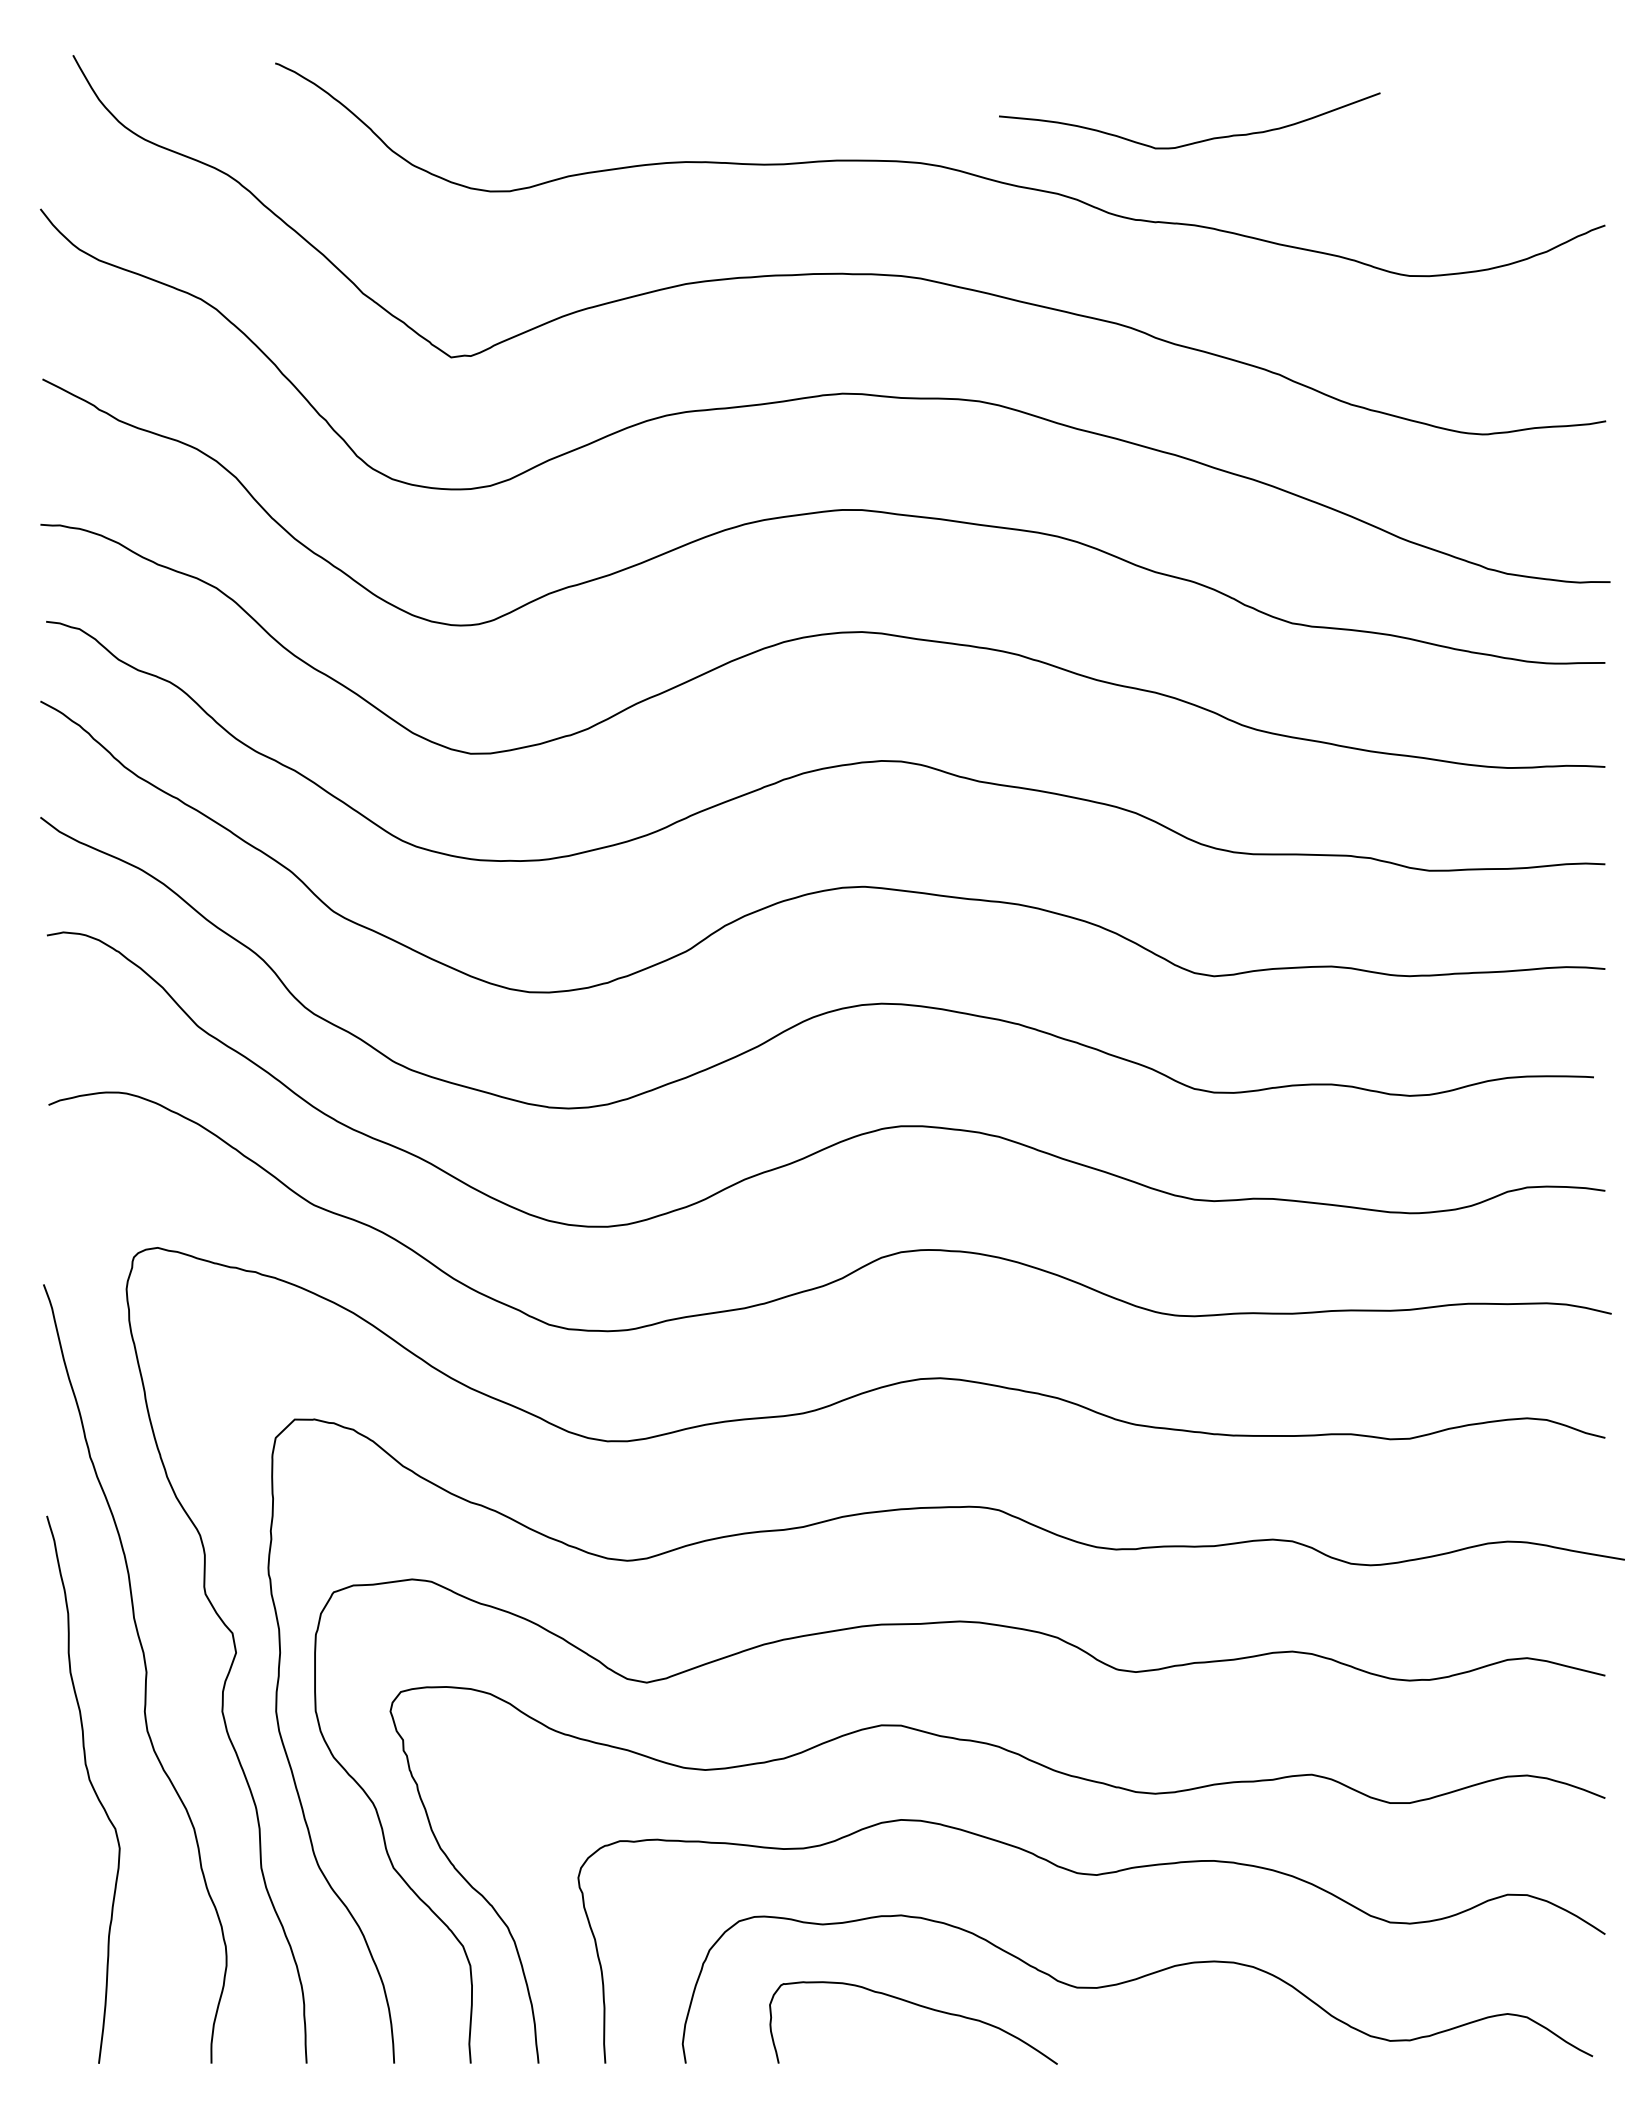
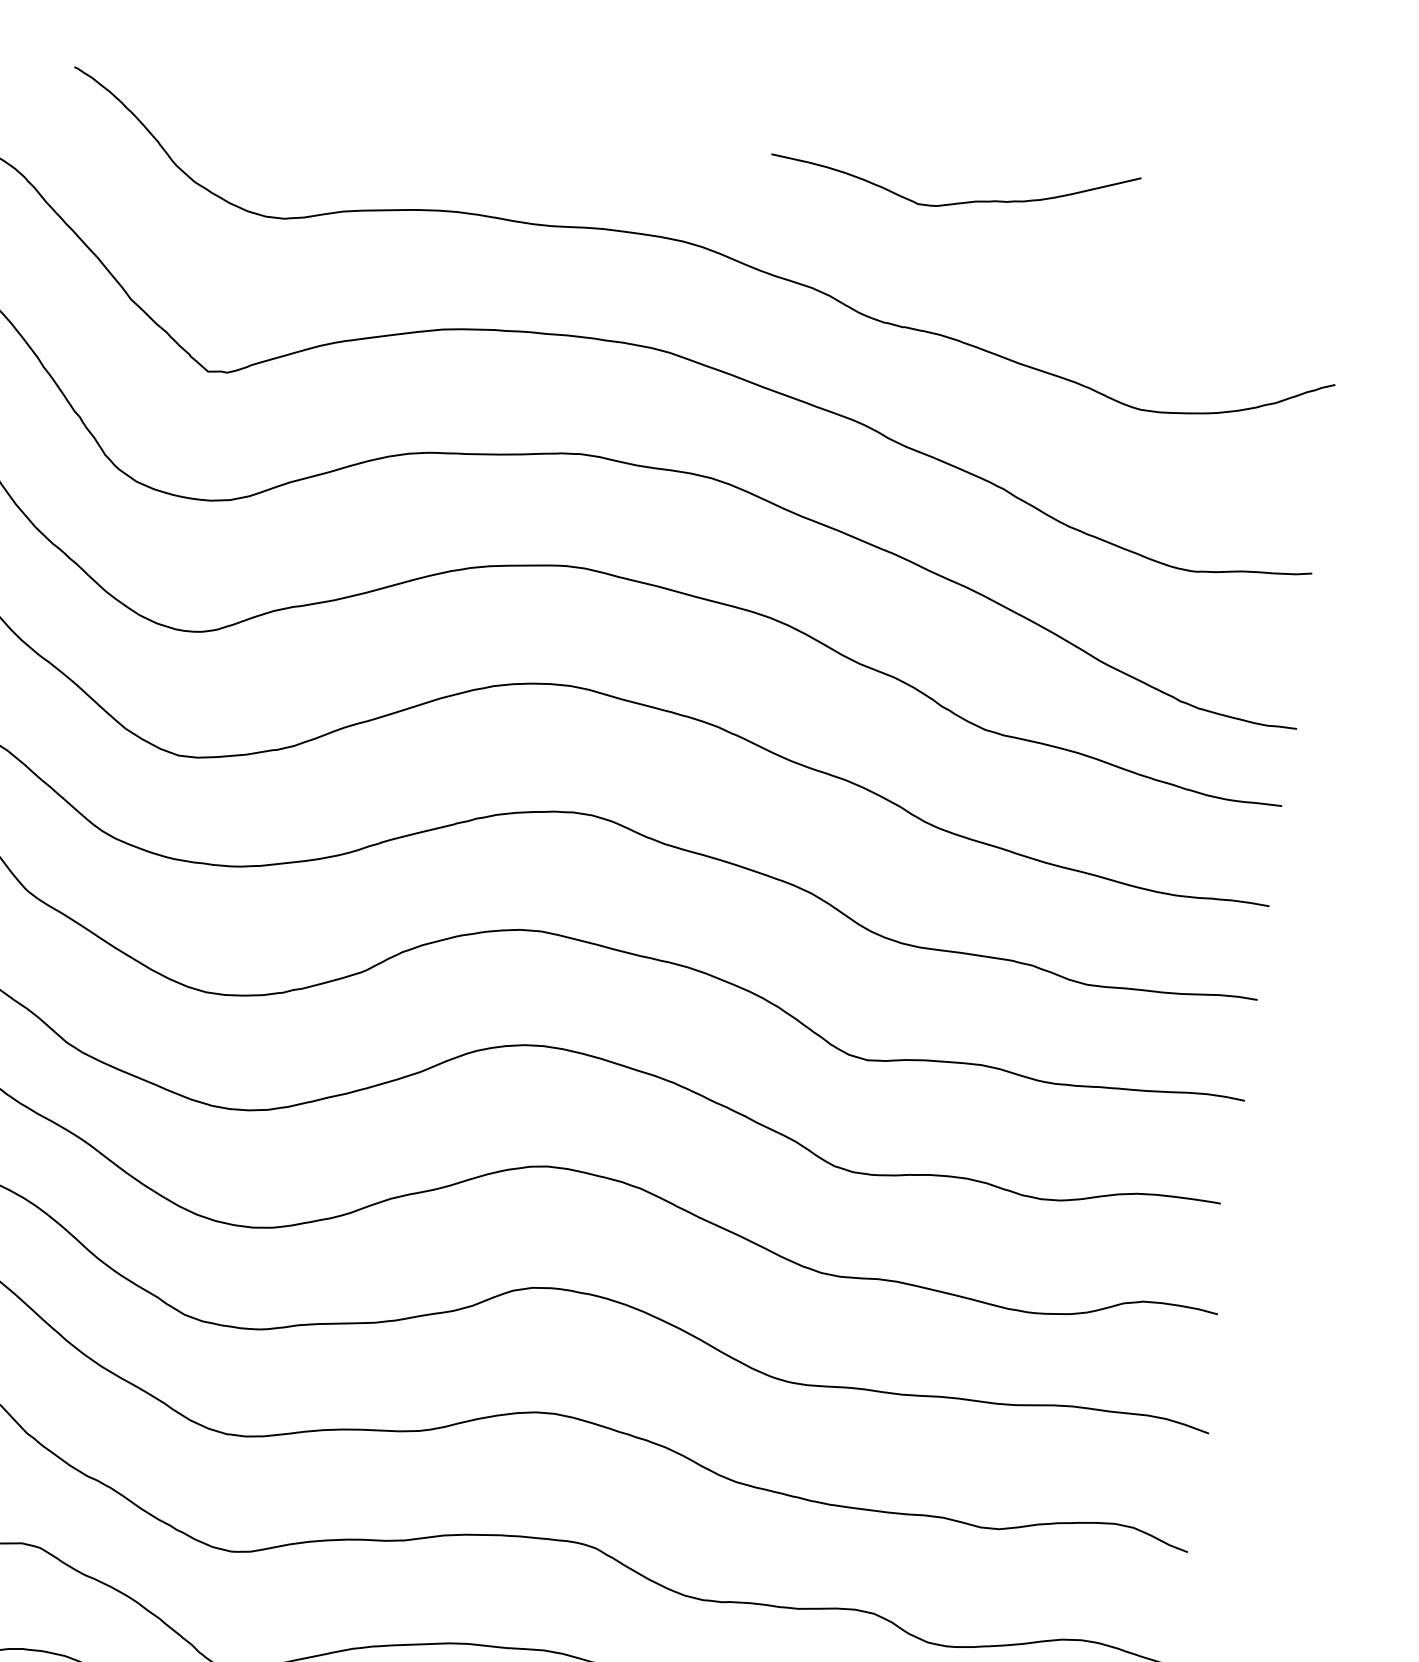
curve: (1196, 141) -> (958, 202), moved

